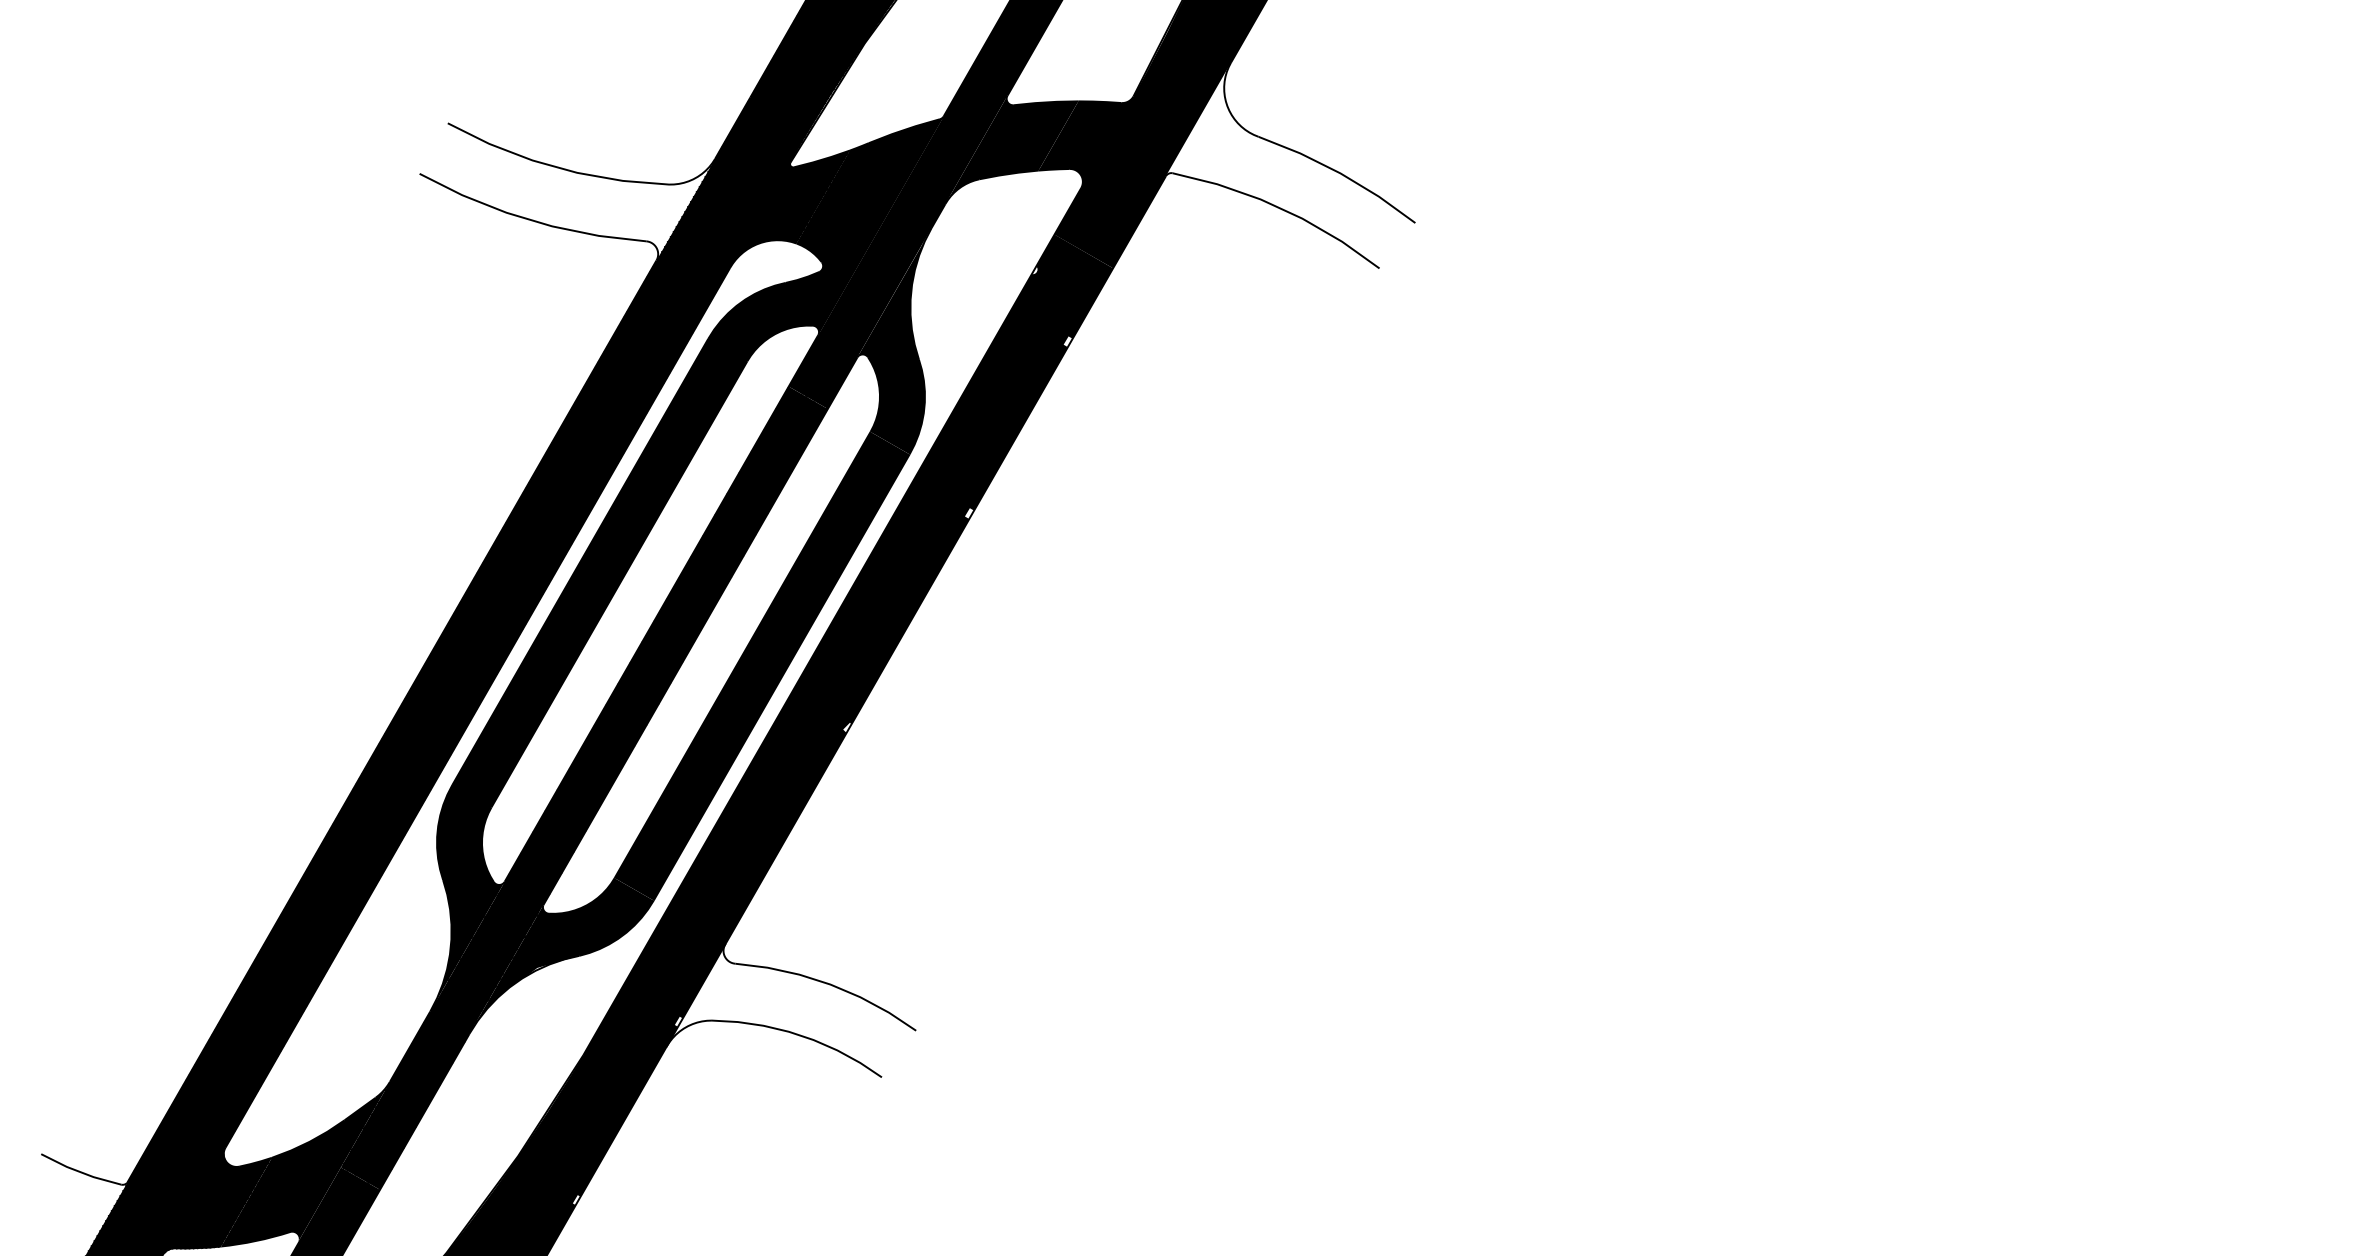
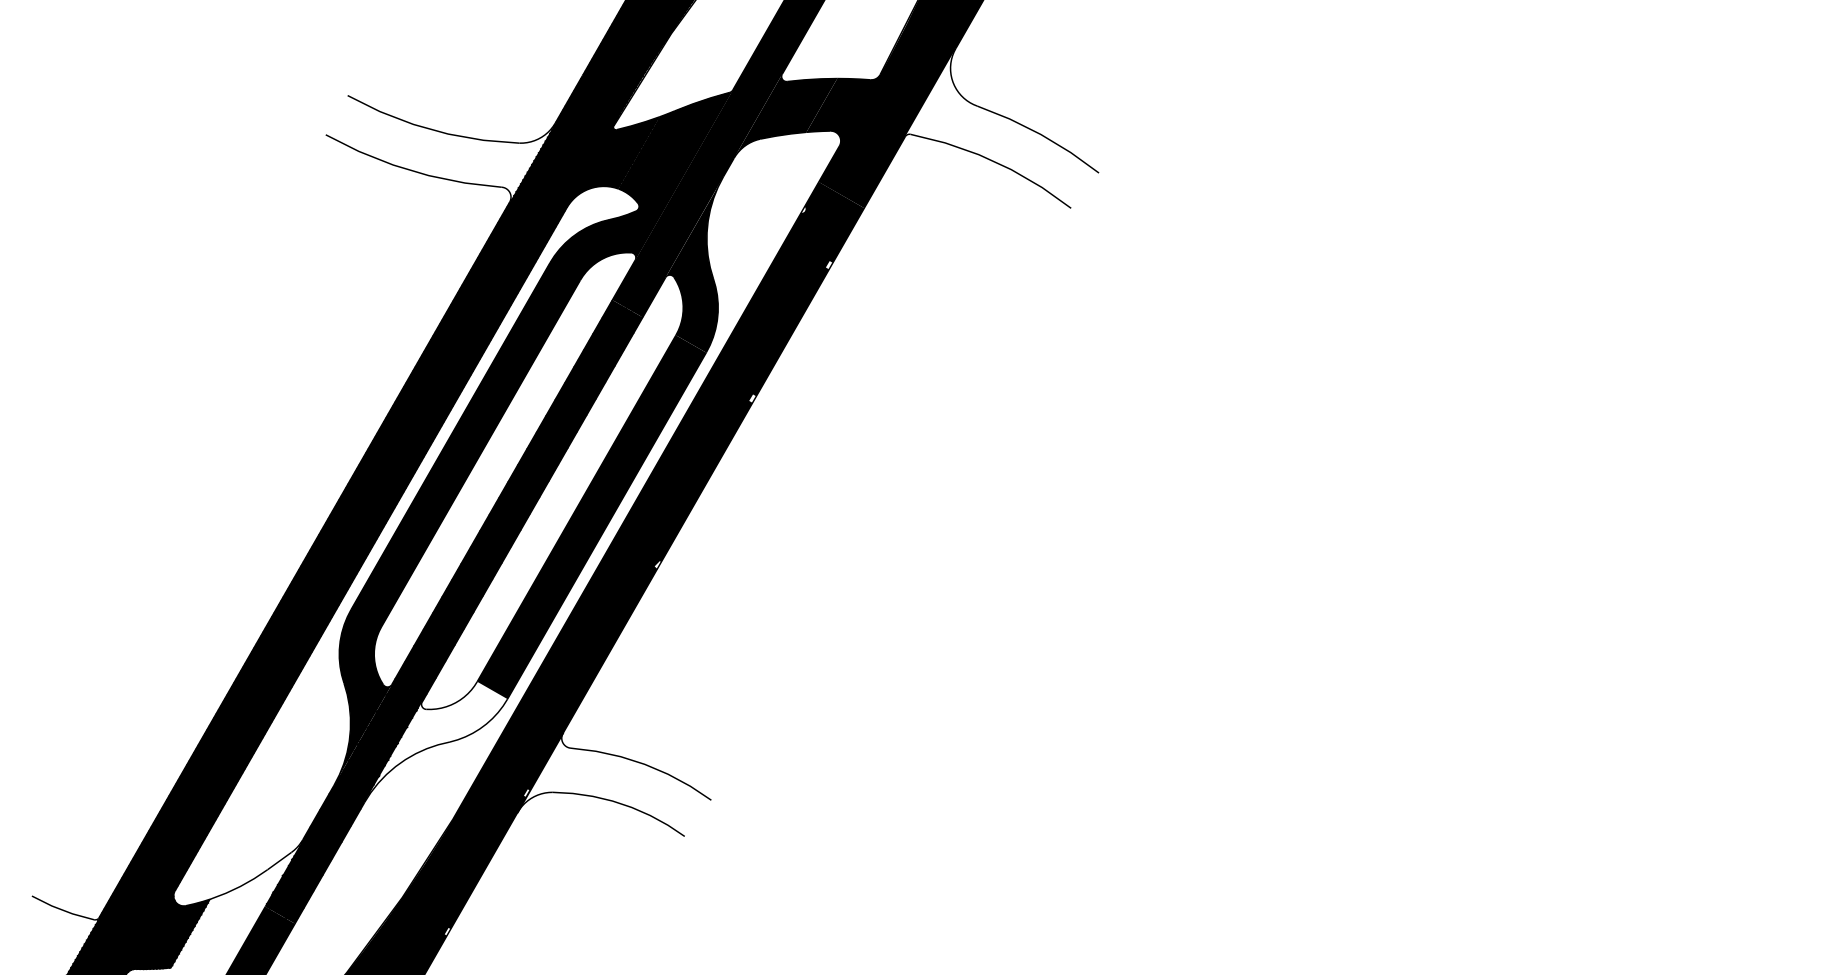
fill: (564, 949) -> (438, 737), removed
fill: (304, 1163) -> (236, 903), removed

